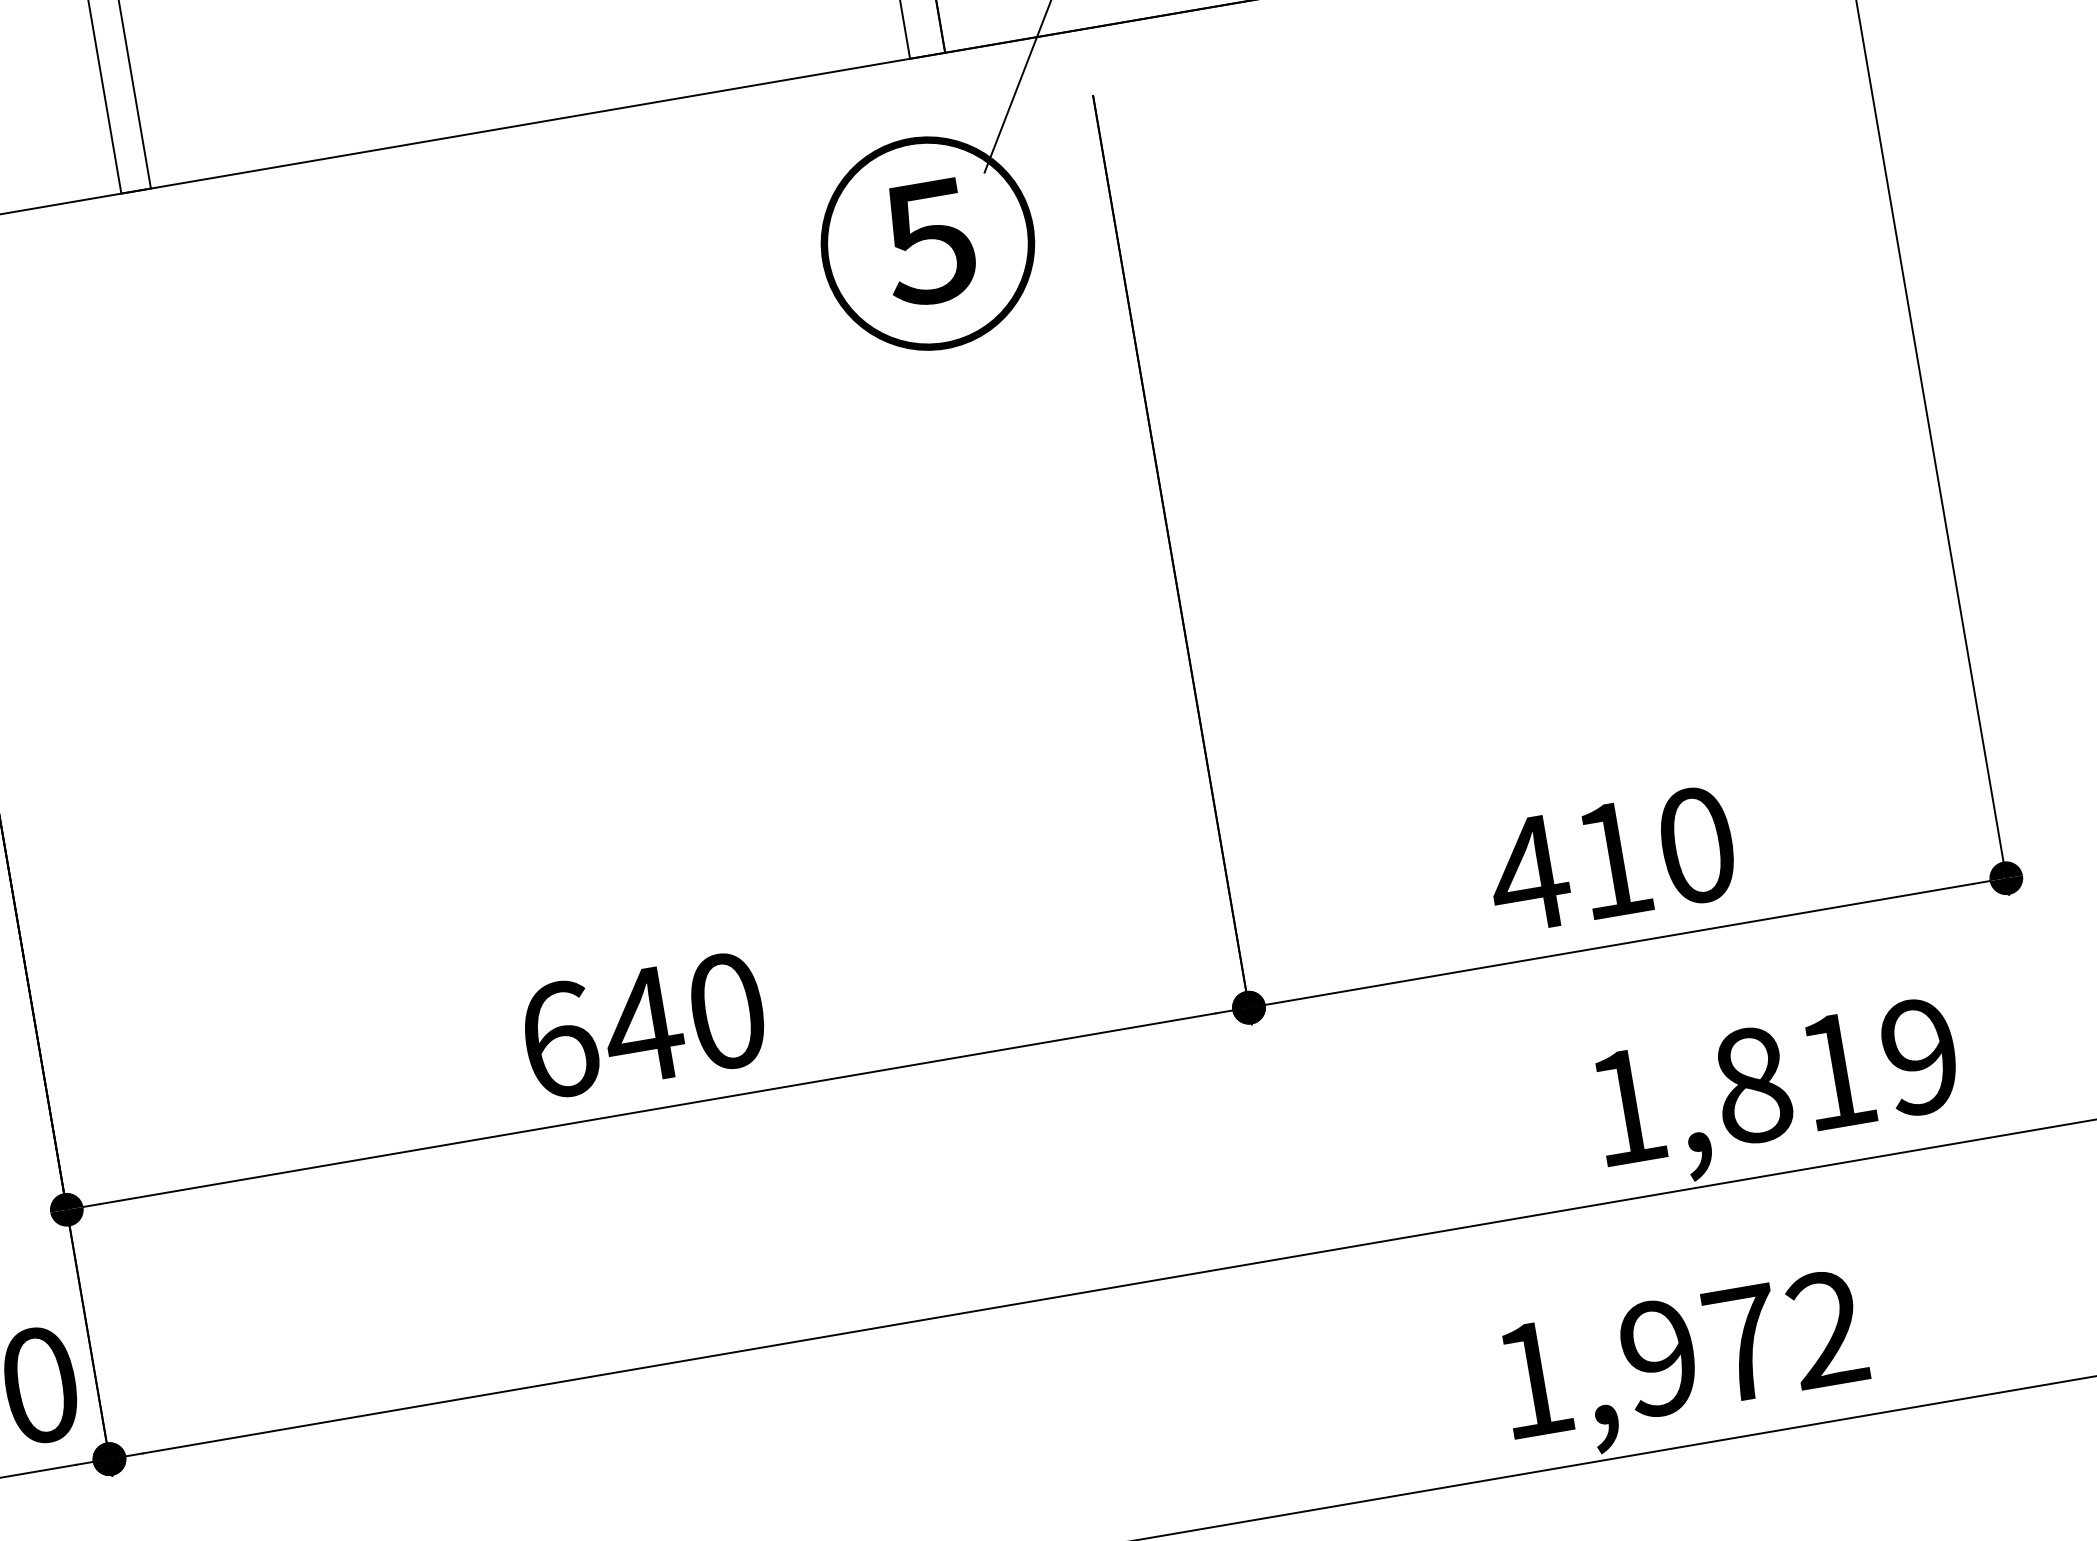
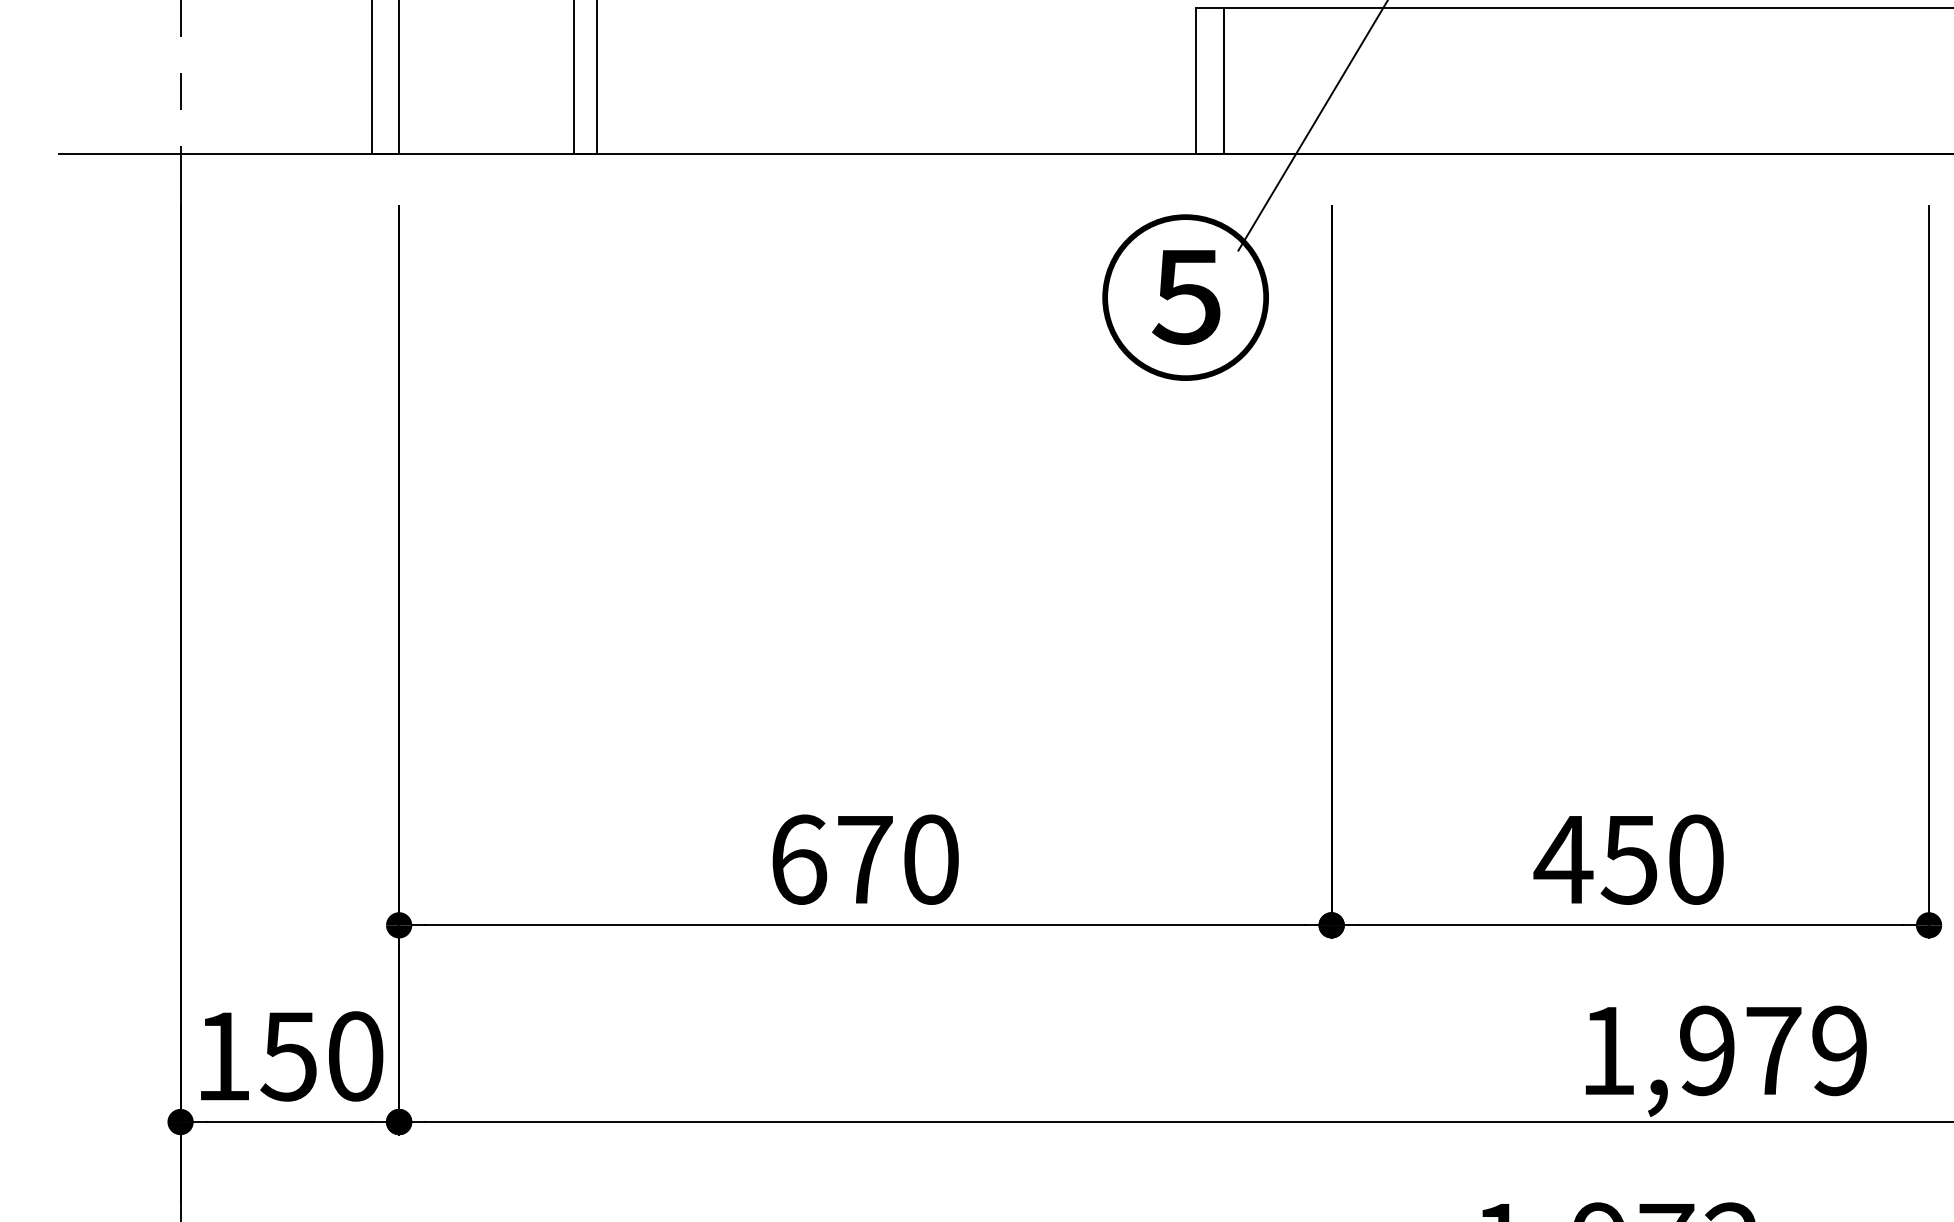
text: (1611, 861) -> (1628, 860), 410 -> 450
text: (642, 1025) -> (864, 859), 640 -> 670
text: (1794, 1077) -> (1740, 1050), 1,819 -> 1,979

